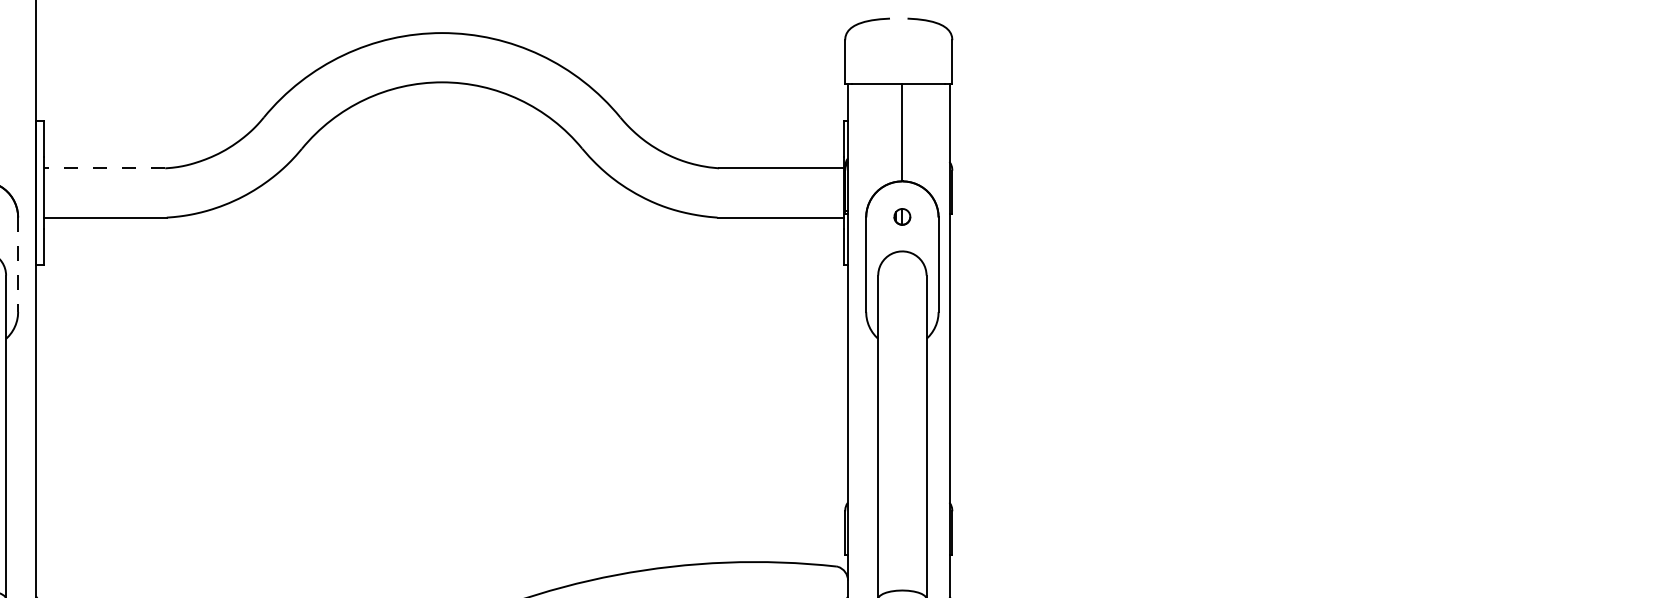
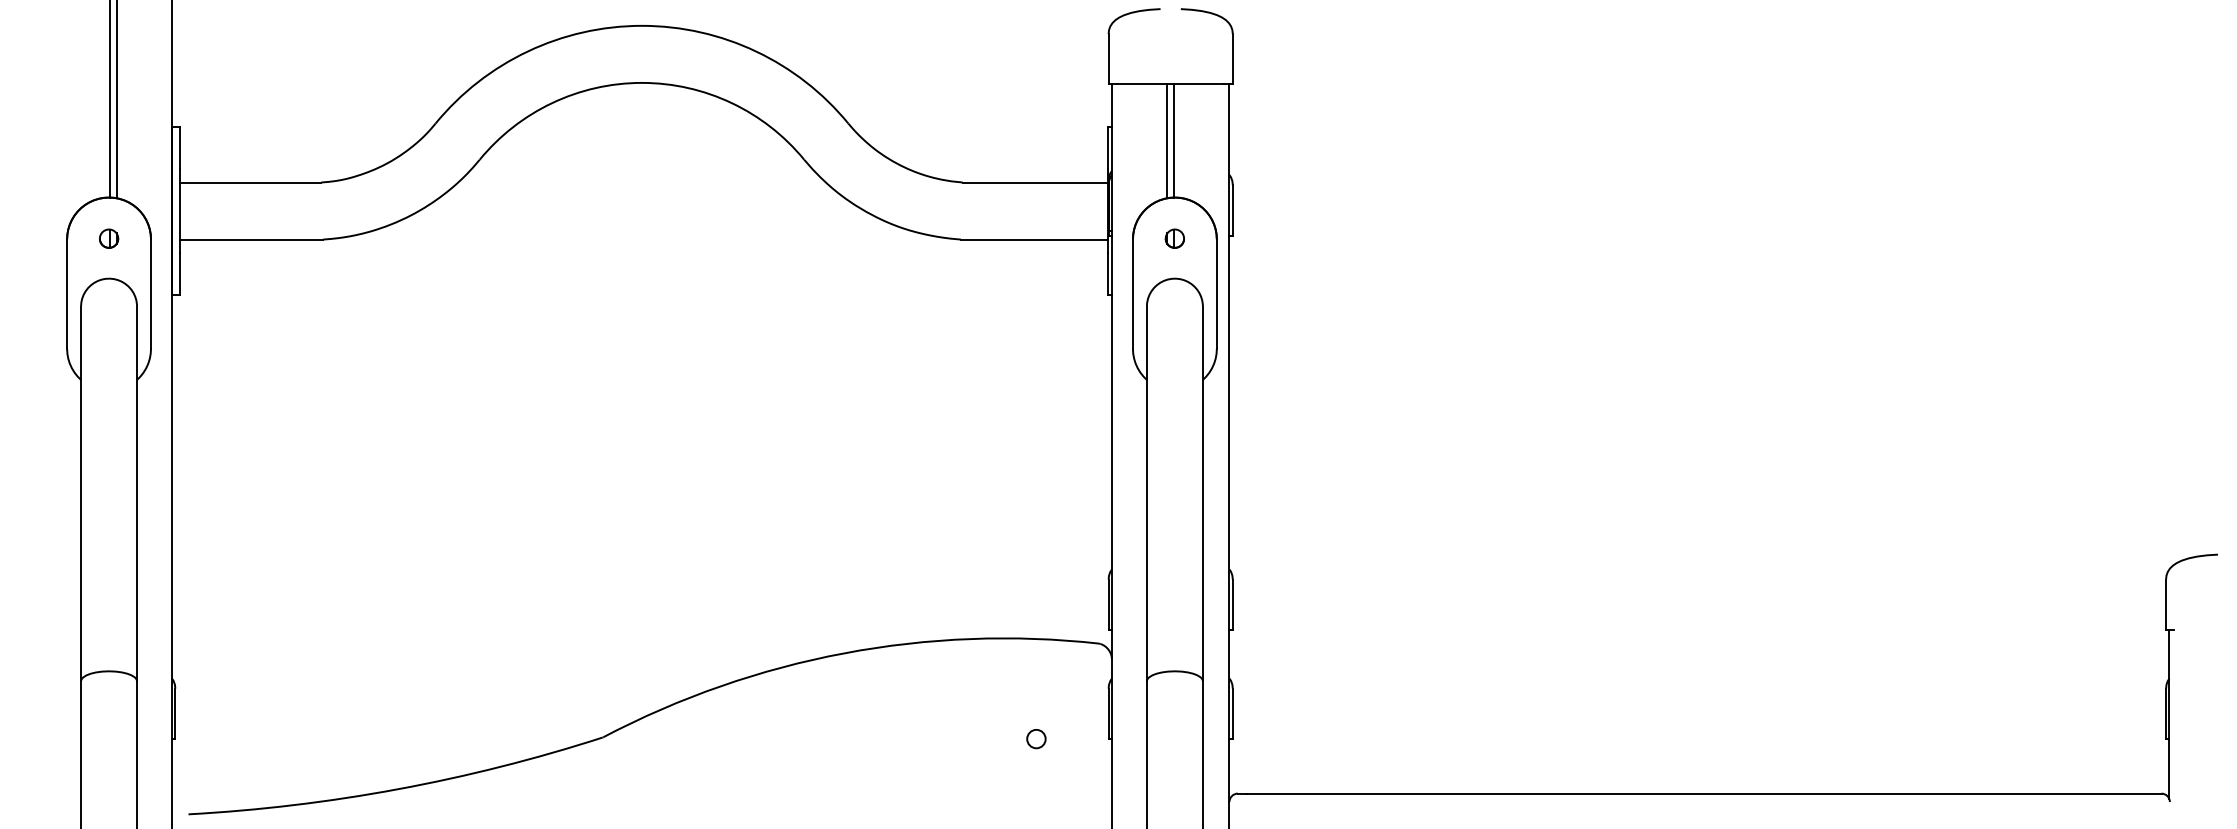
line: (895, 132) -> (1167, 141), added
line: (104, 168) -> (250, 182), dashed -> solid
line: (18, 265) -> (151, 294), dashed -> solid

